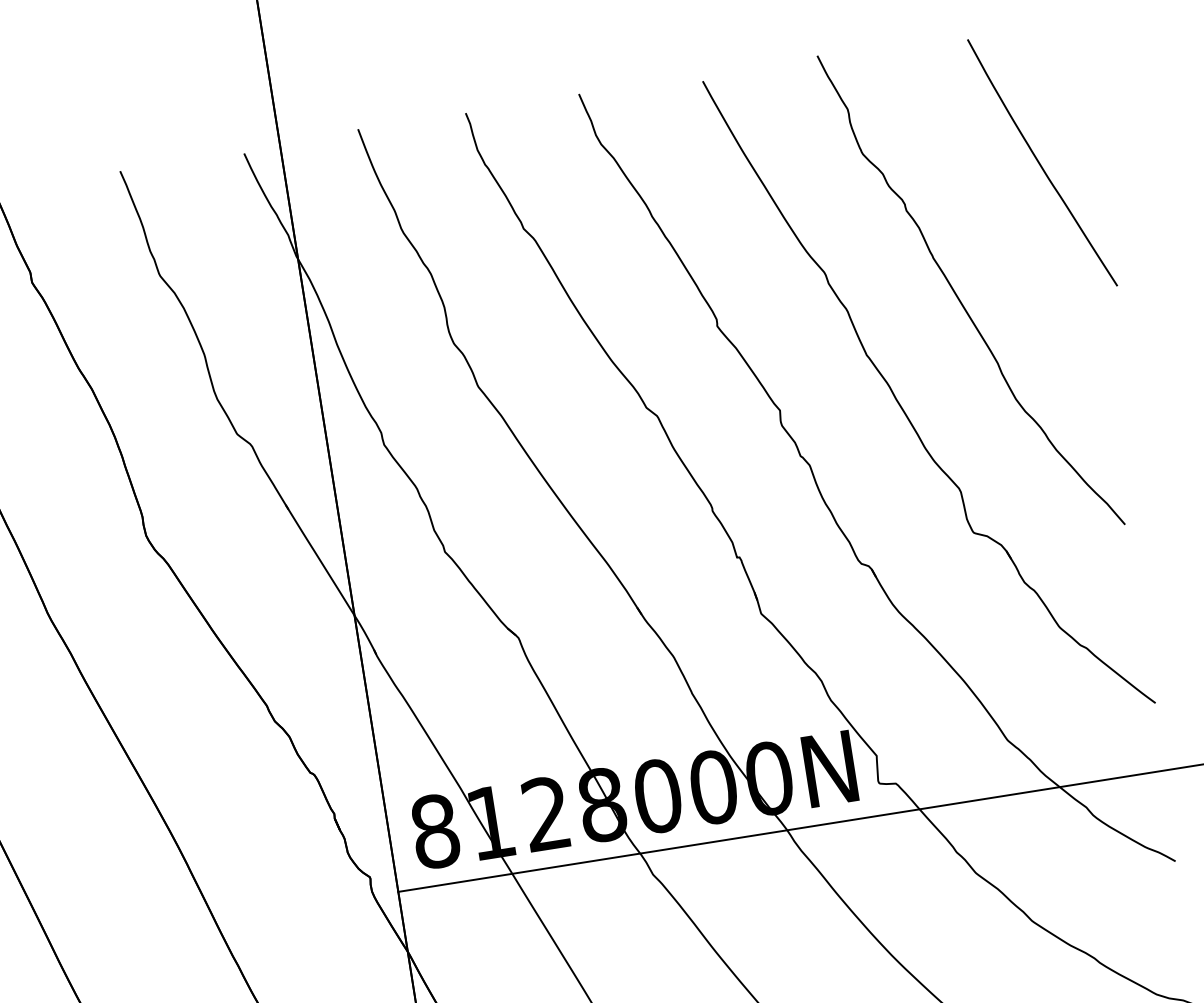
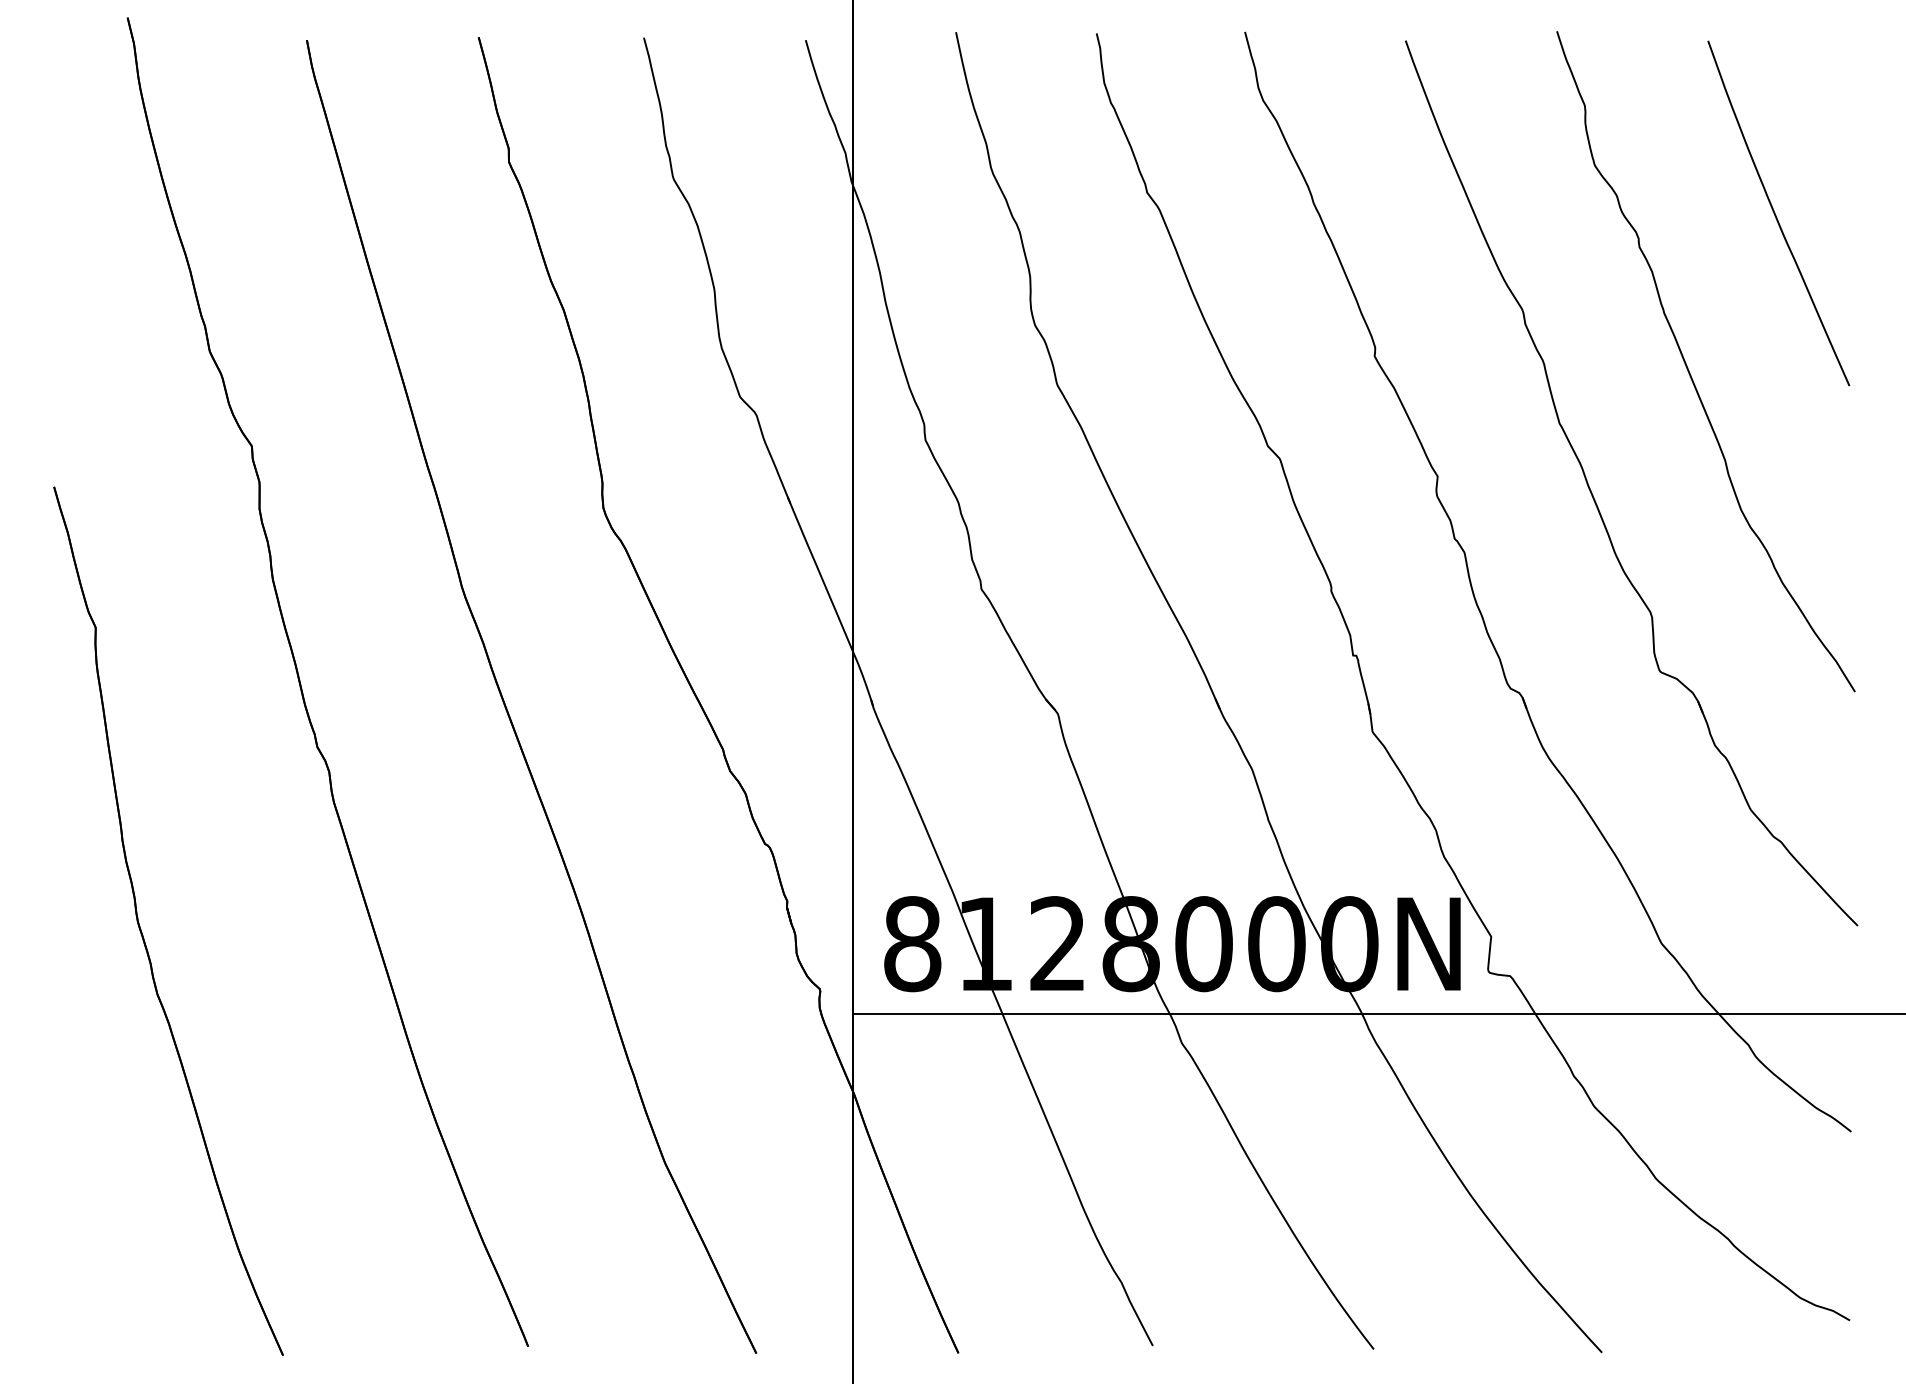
curve: (1041, 164) -> (1776, 215), moved

